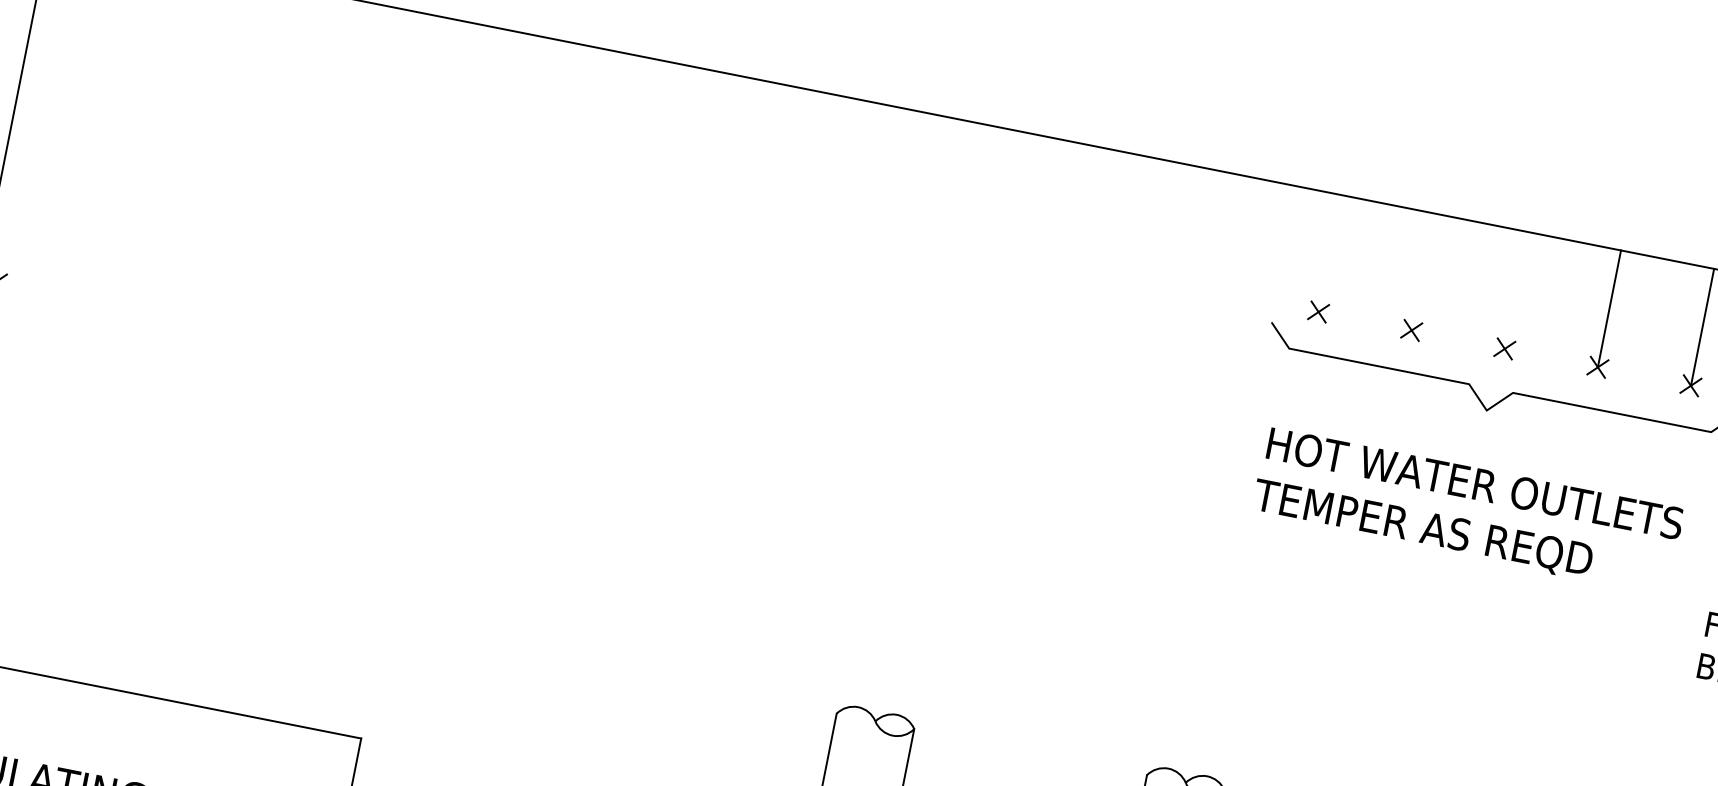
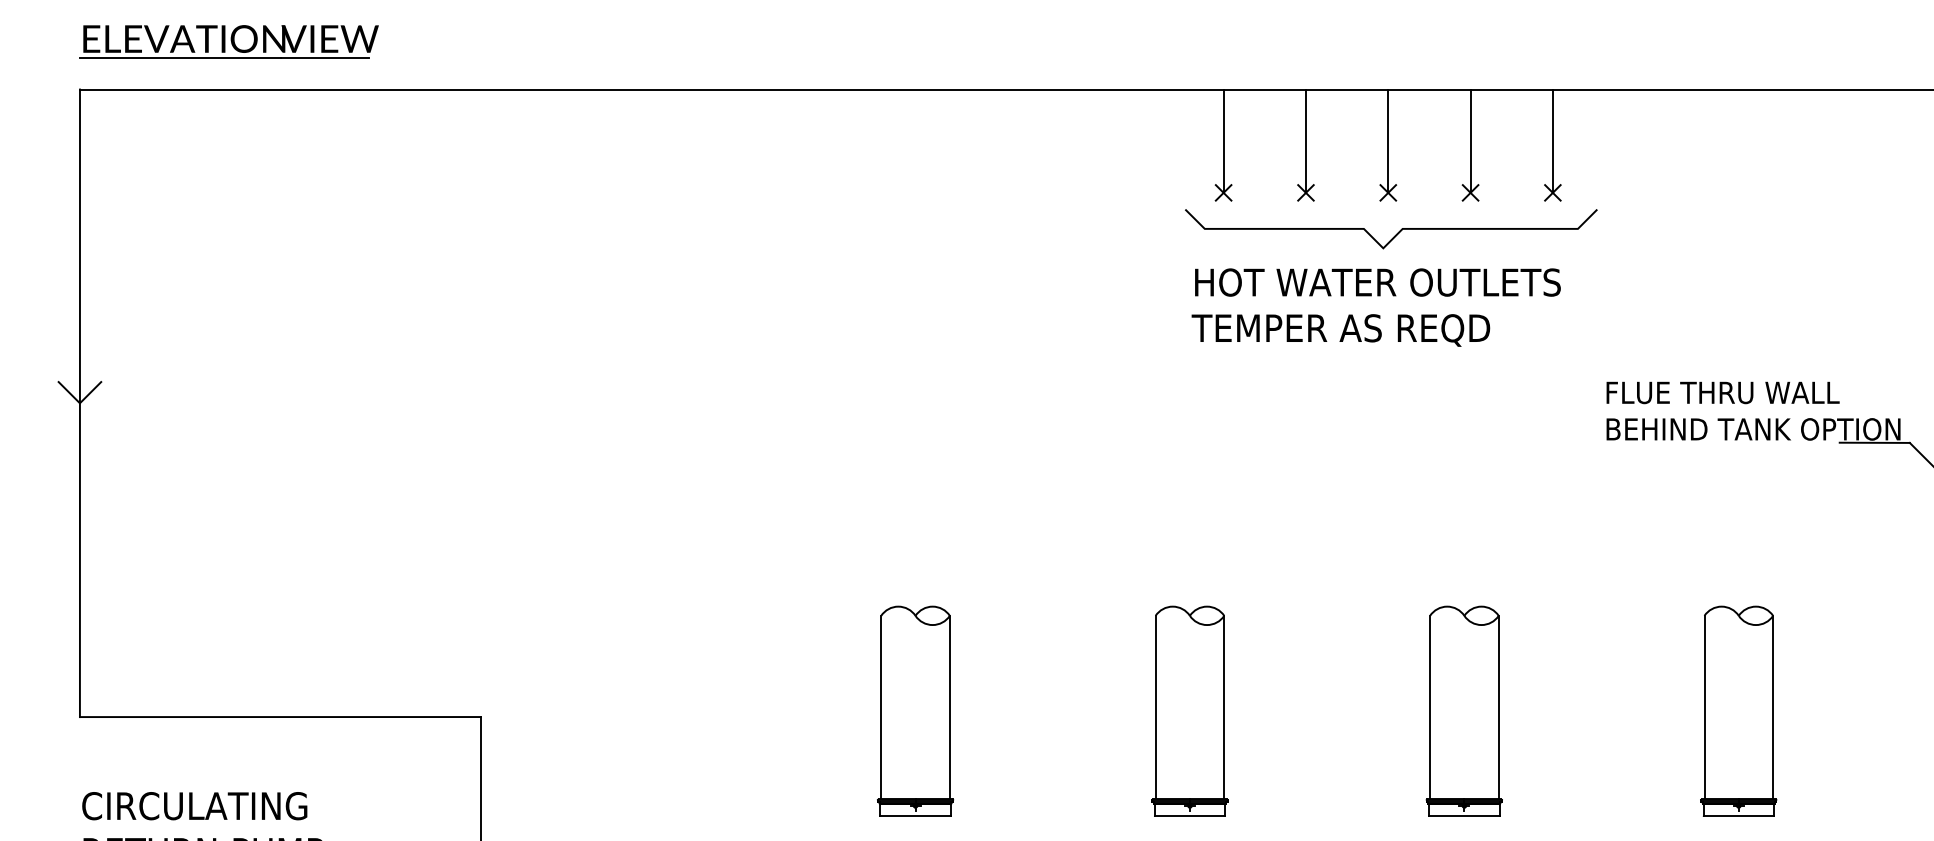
line: (1330, 252) -> (1223, 140), added
line: (1422, 271) -> (1305, 140), added
line: (1516, 289) -> (1388, 140), added
text: (1467, 511) -> (1375, 307), moved

